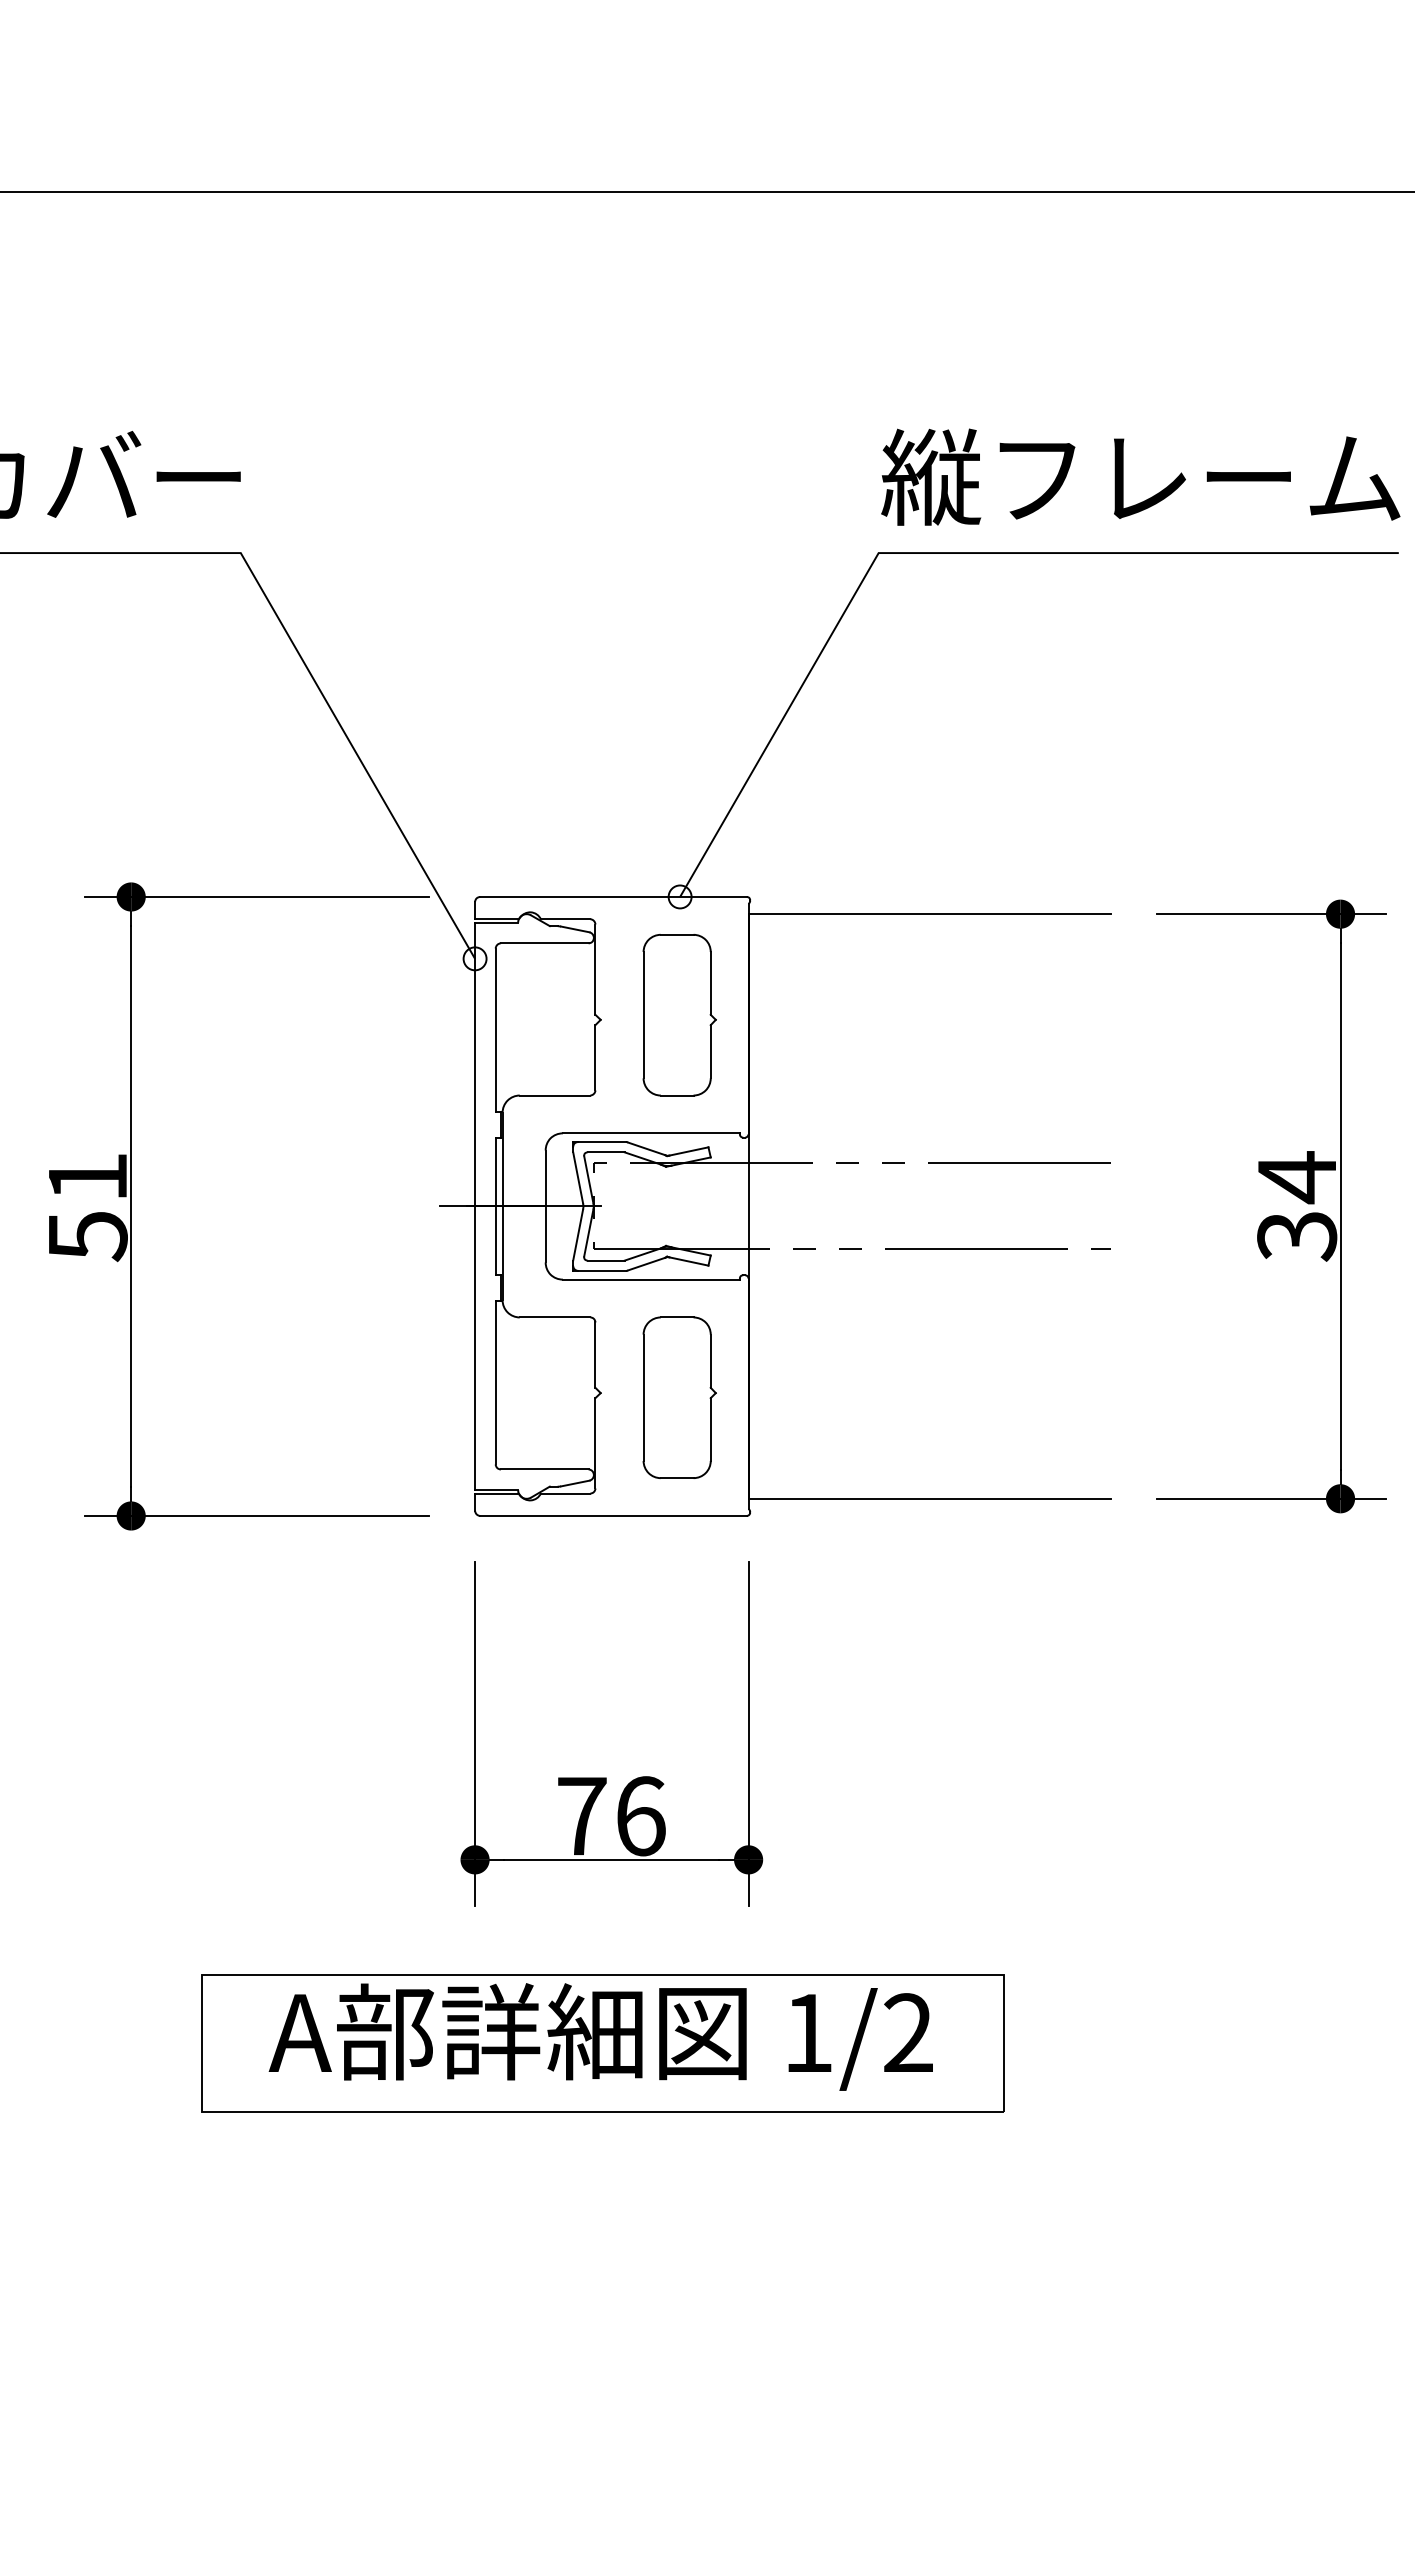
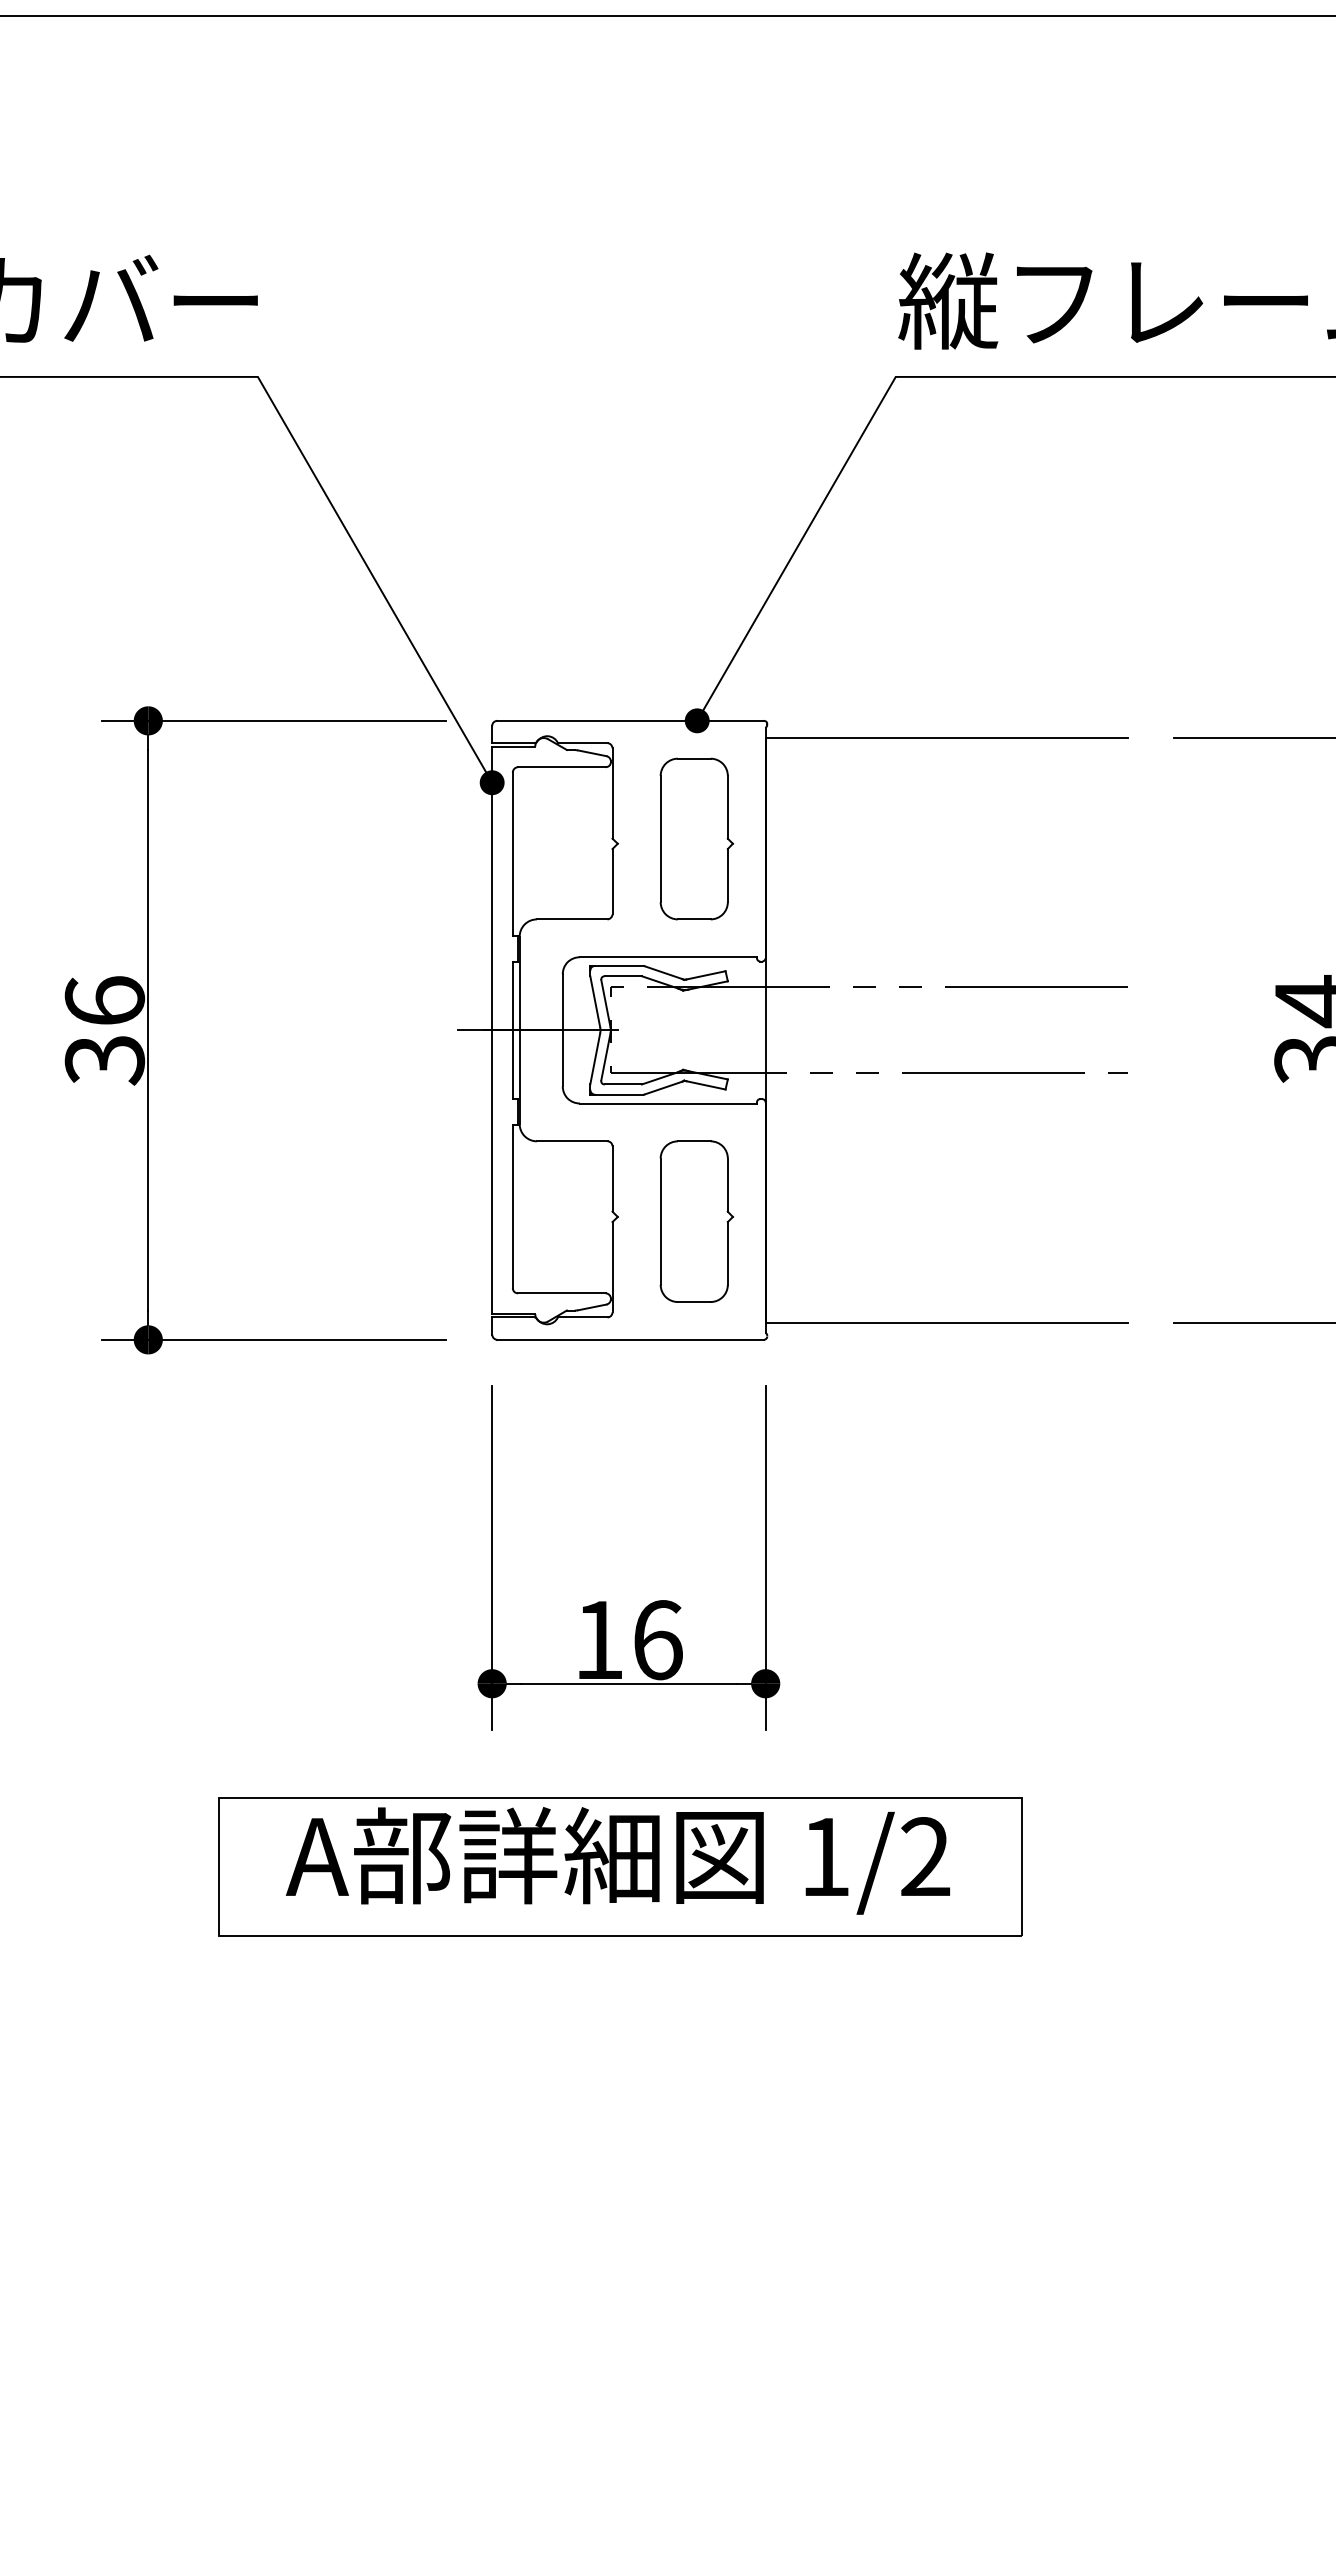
fill: (679, 896) -> (696, 720), added
fill: (474, 958) -> (491, 782), added
text: (87, 1207) -> (104, 1031), 51 -> 36
text: (582, 1815) -> (599, 1639), 76 -> 16

